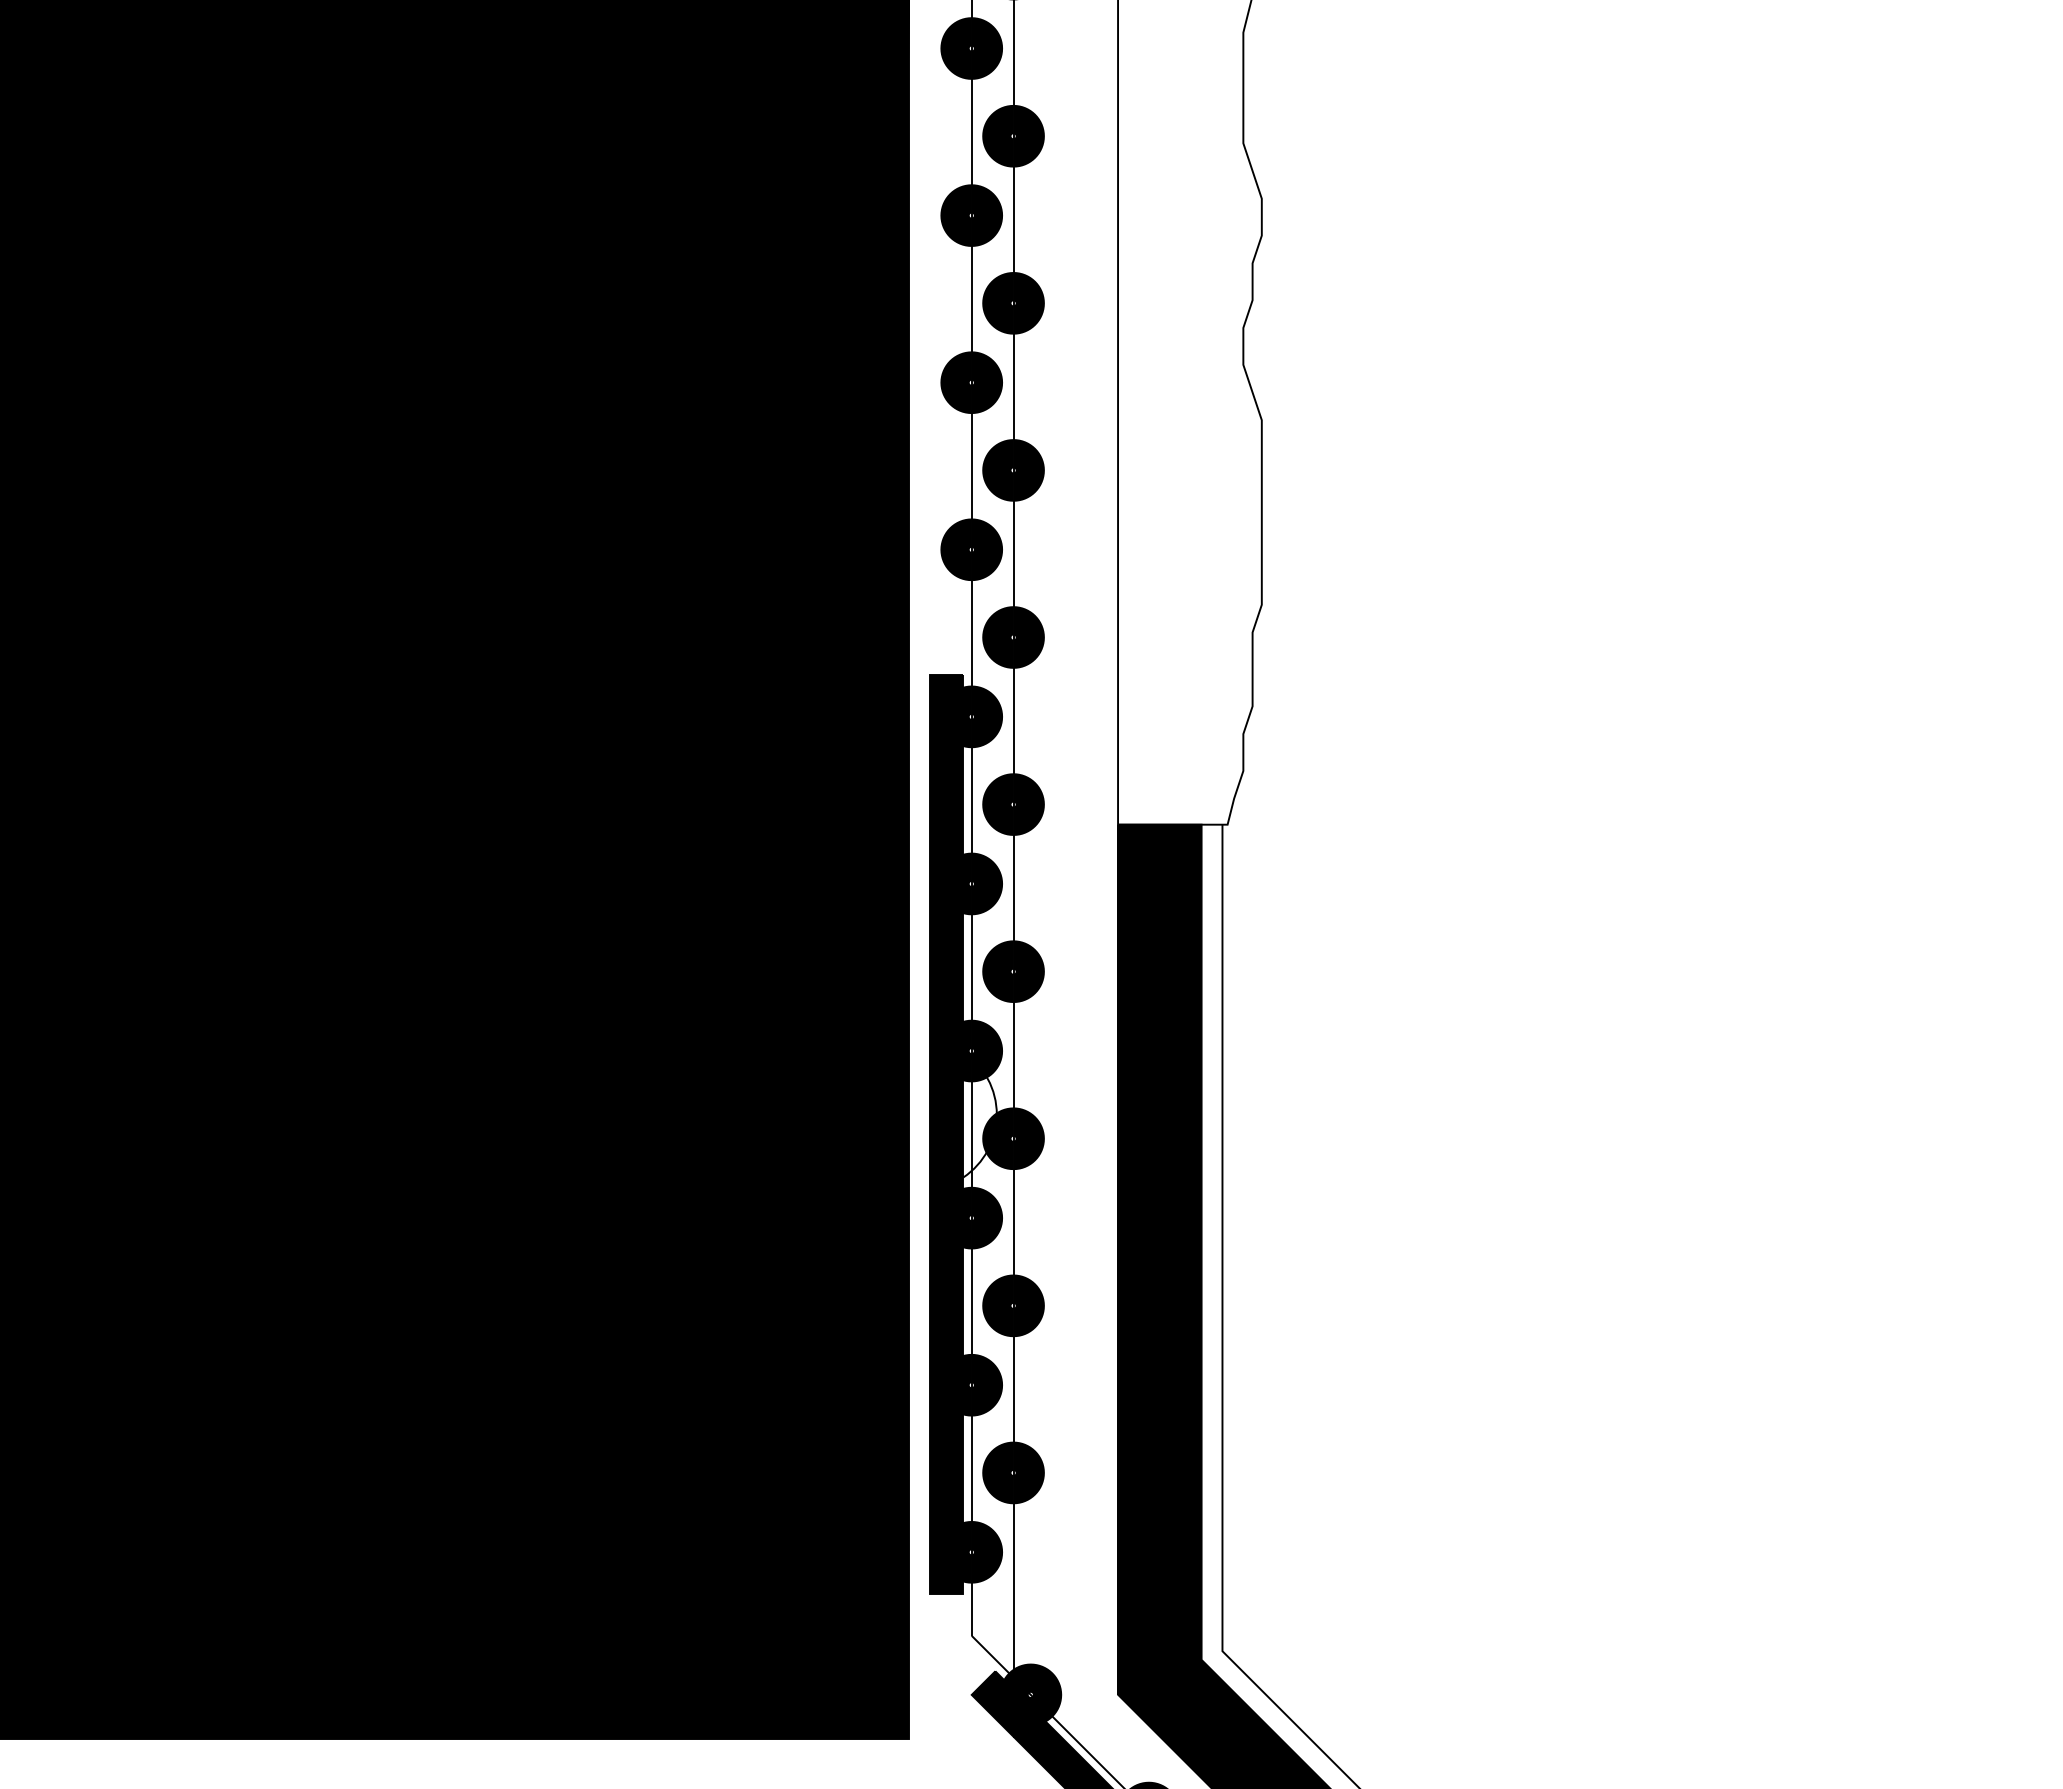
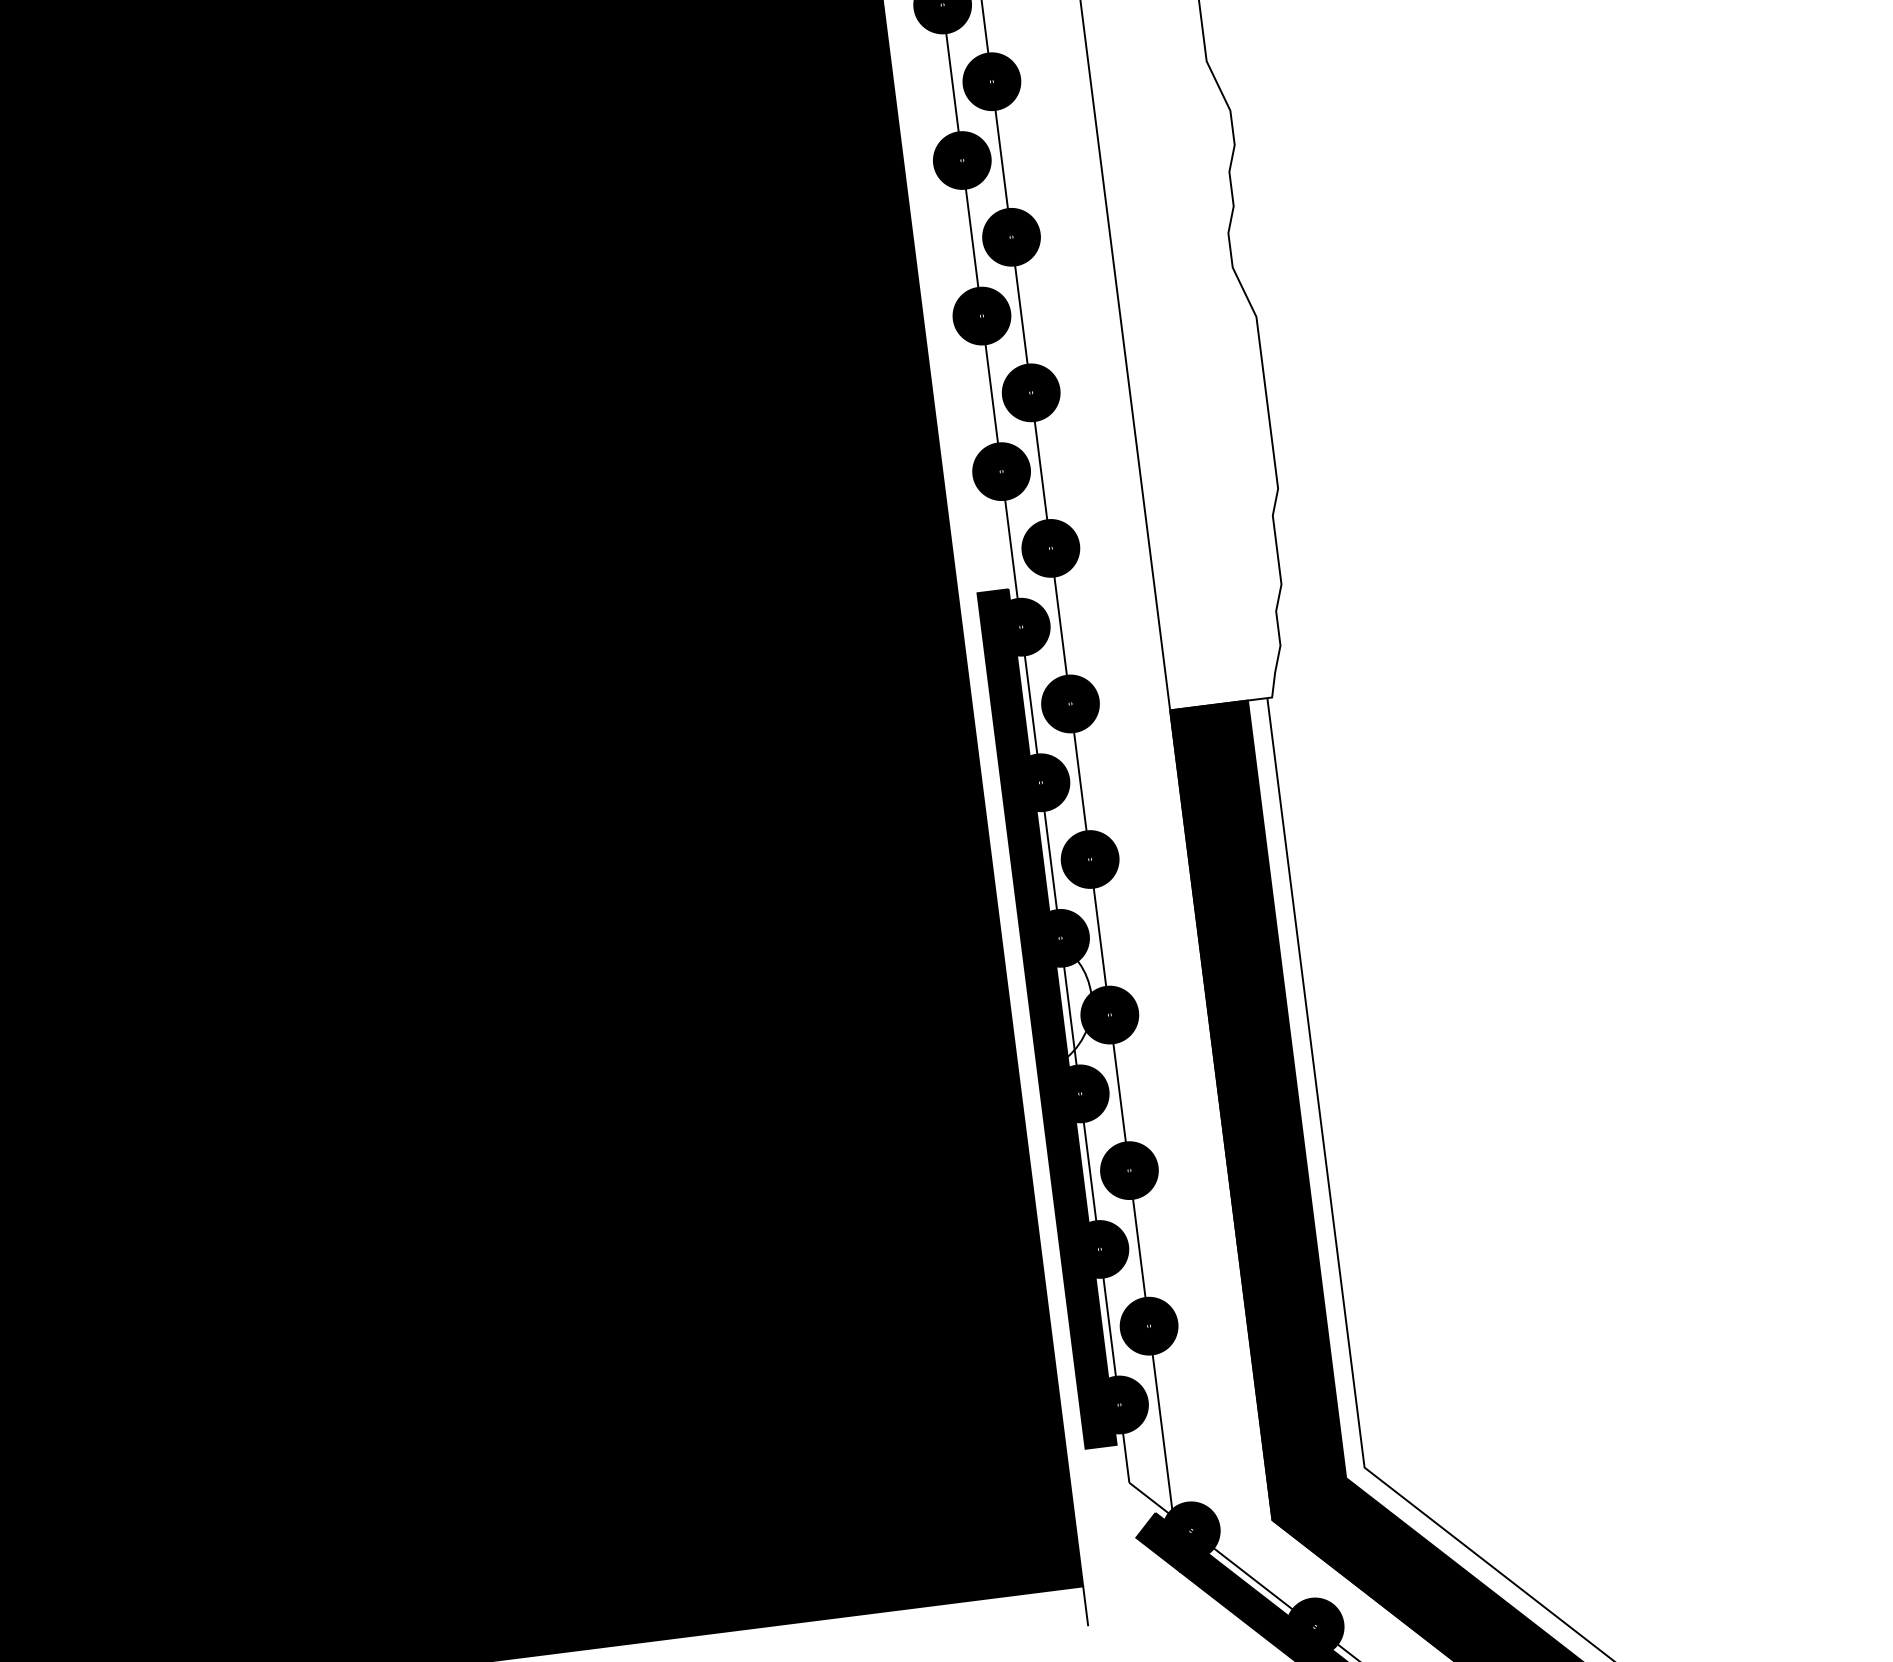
line: (909, 1760) -> (1086, 1606), added

